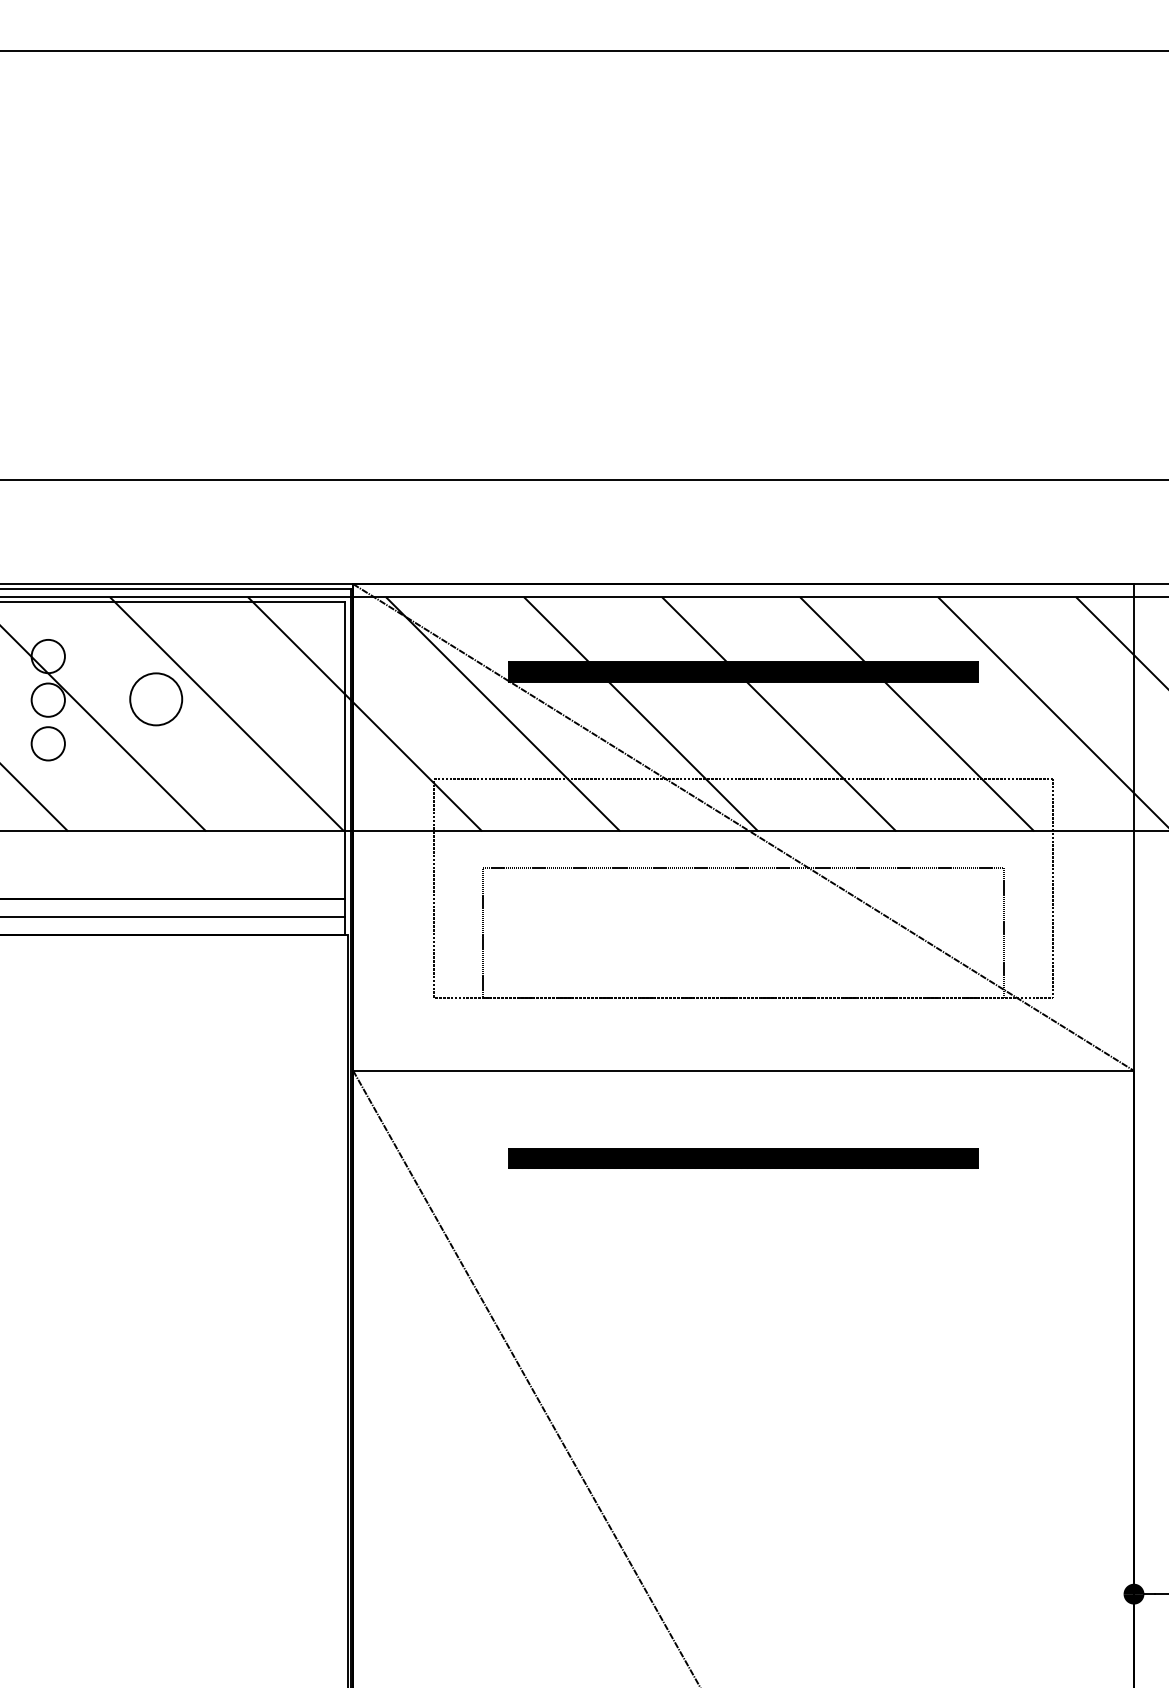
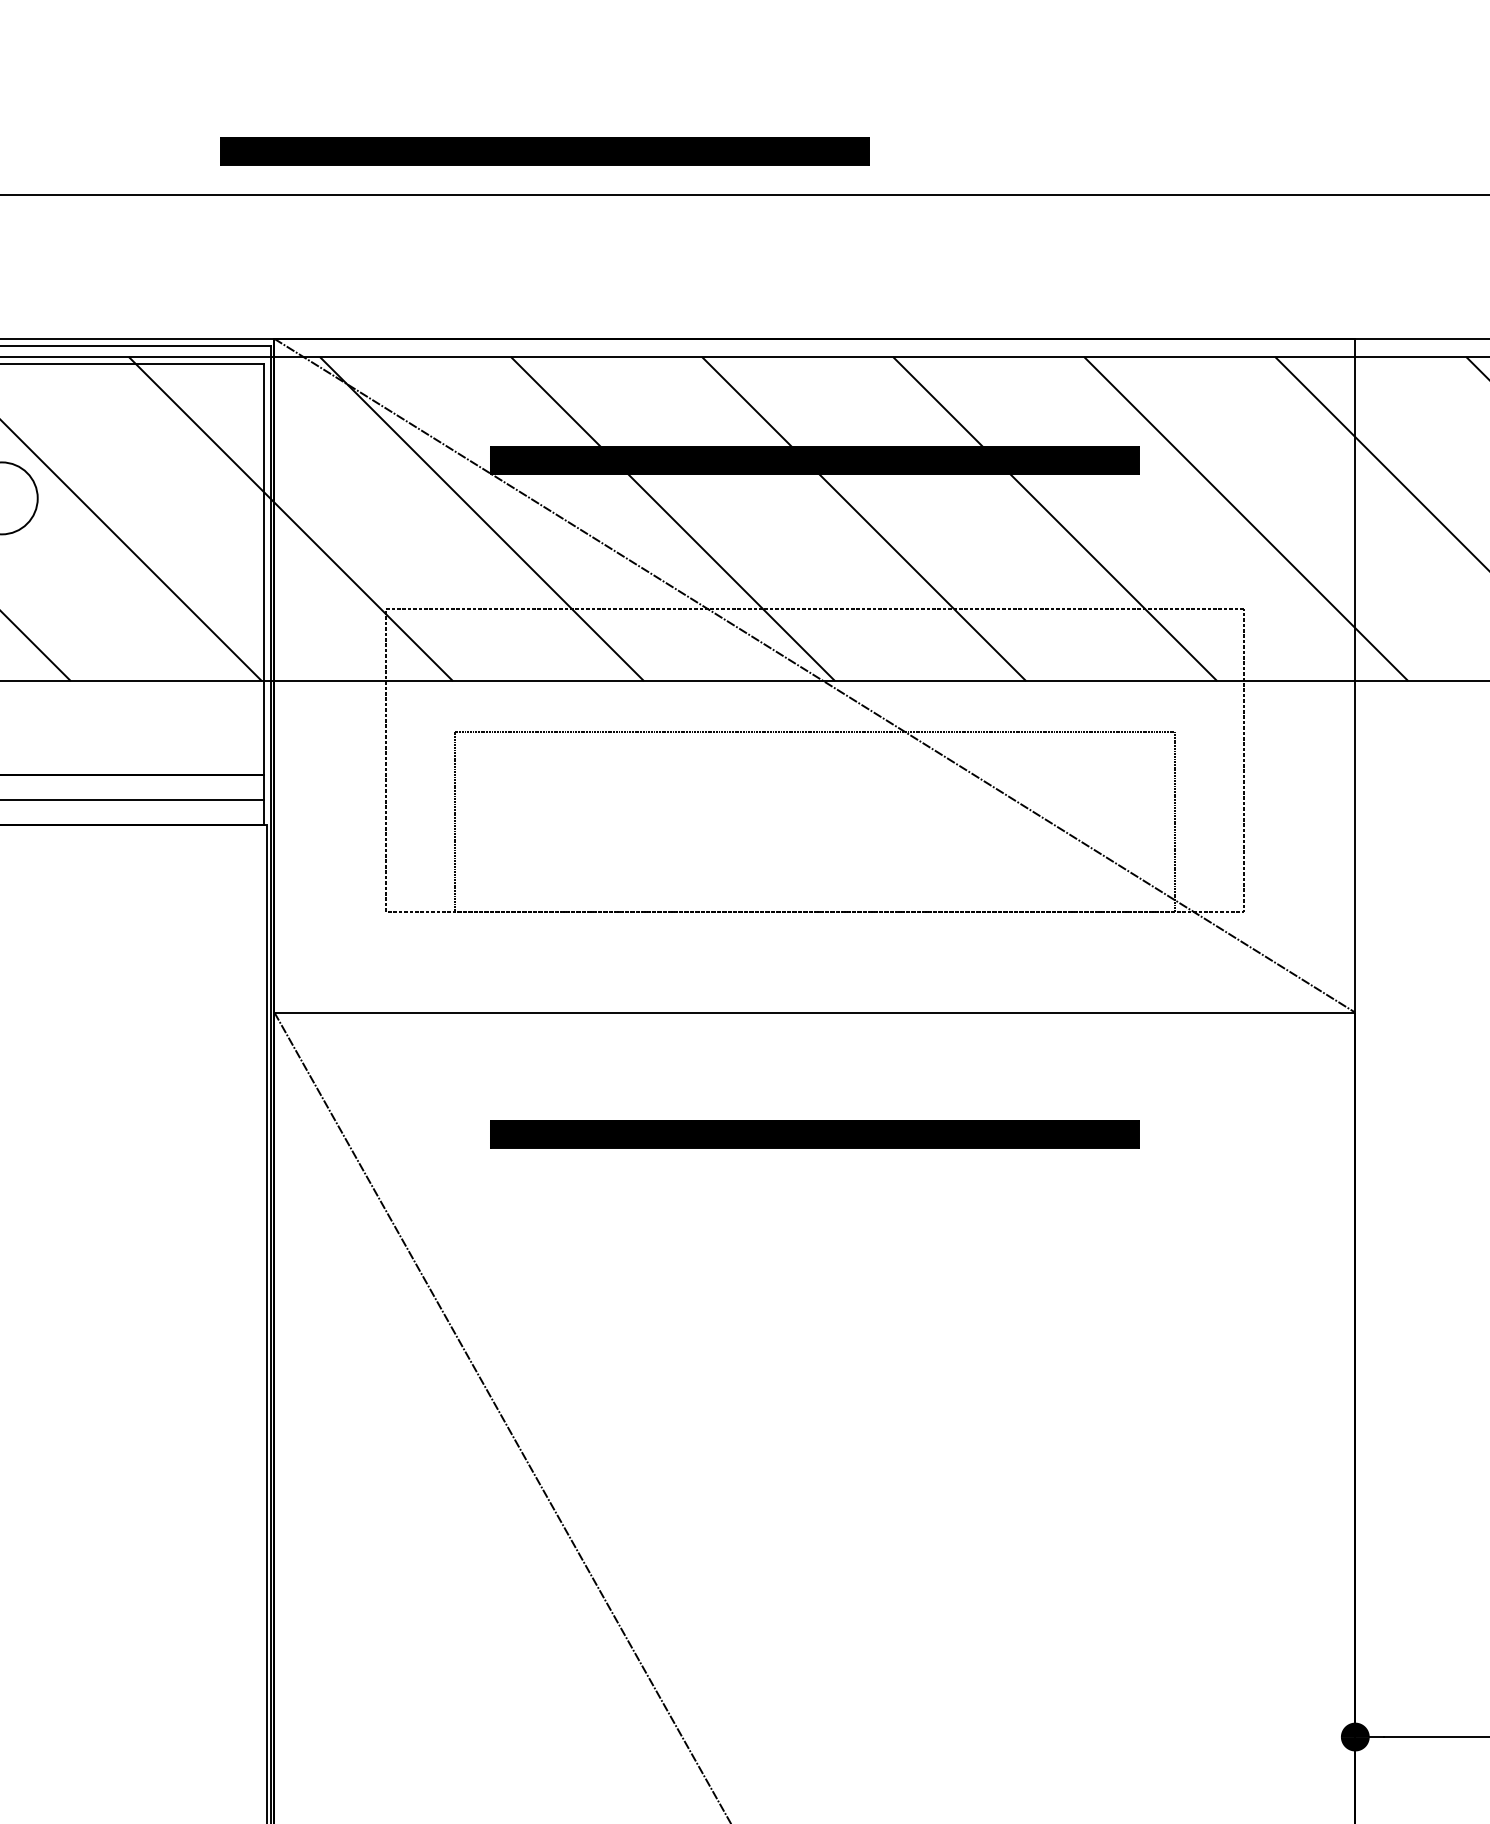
part: (548, 448) -> (544, 151), added

